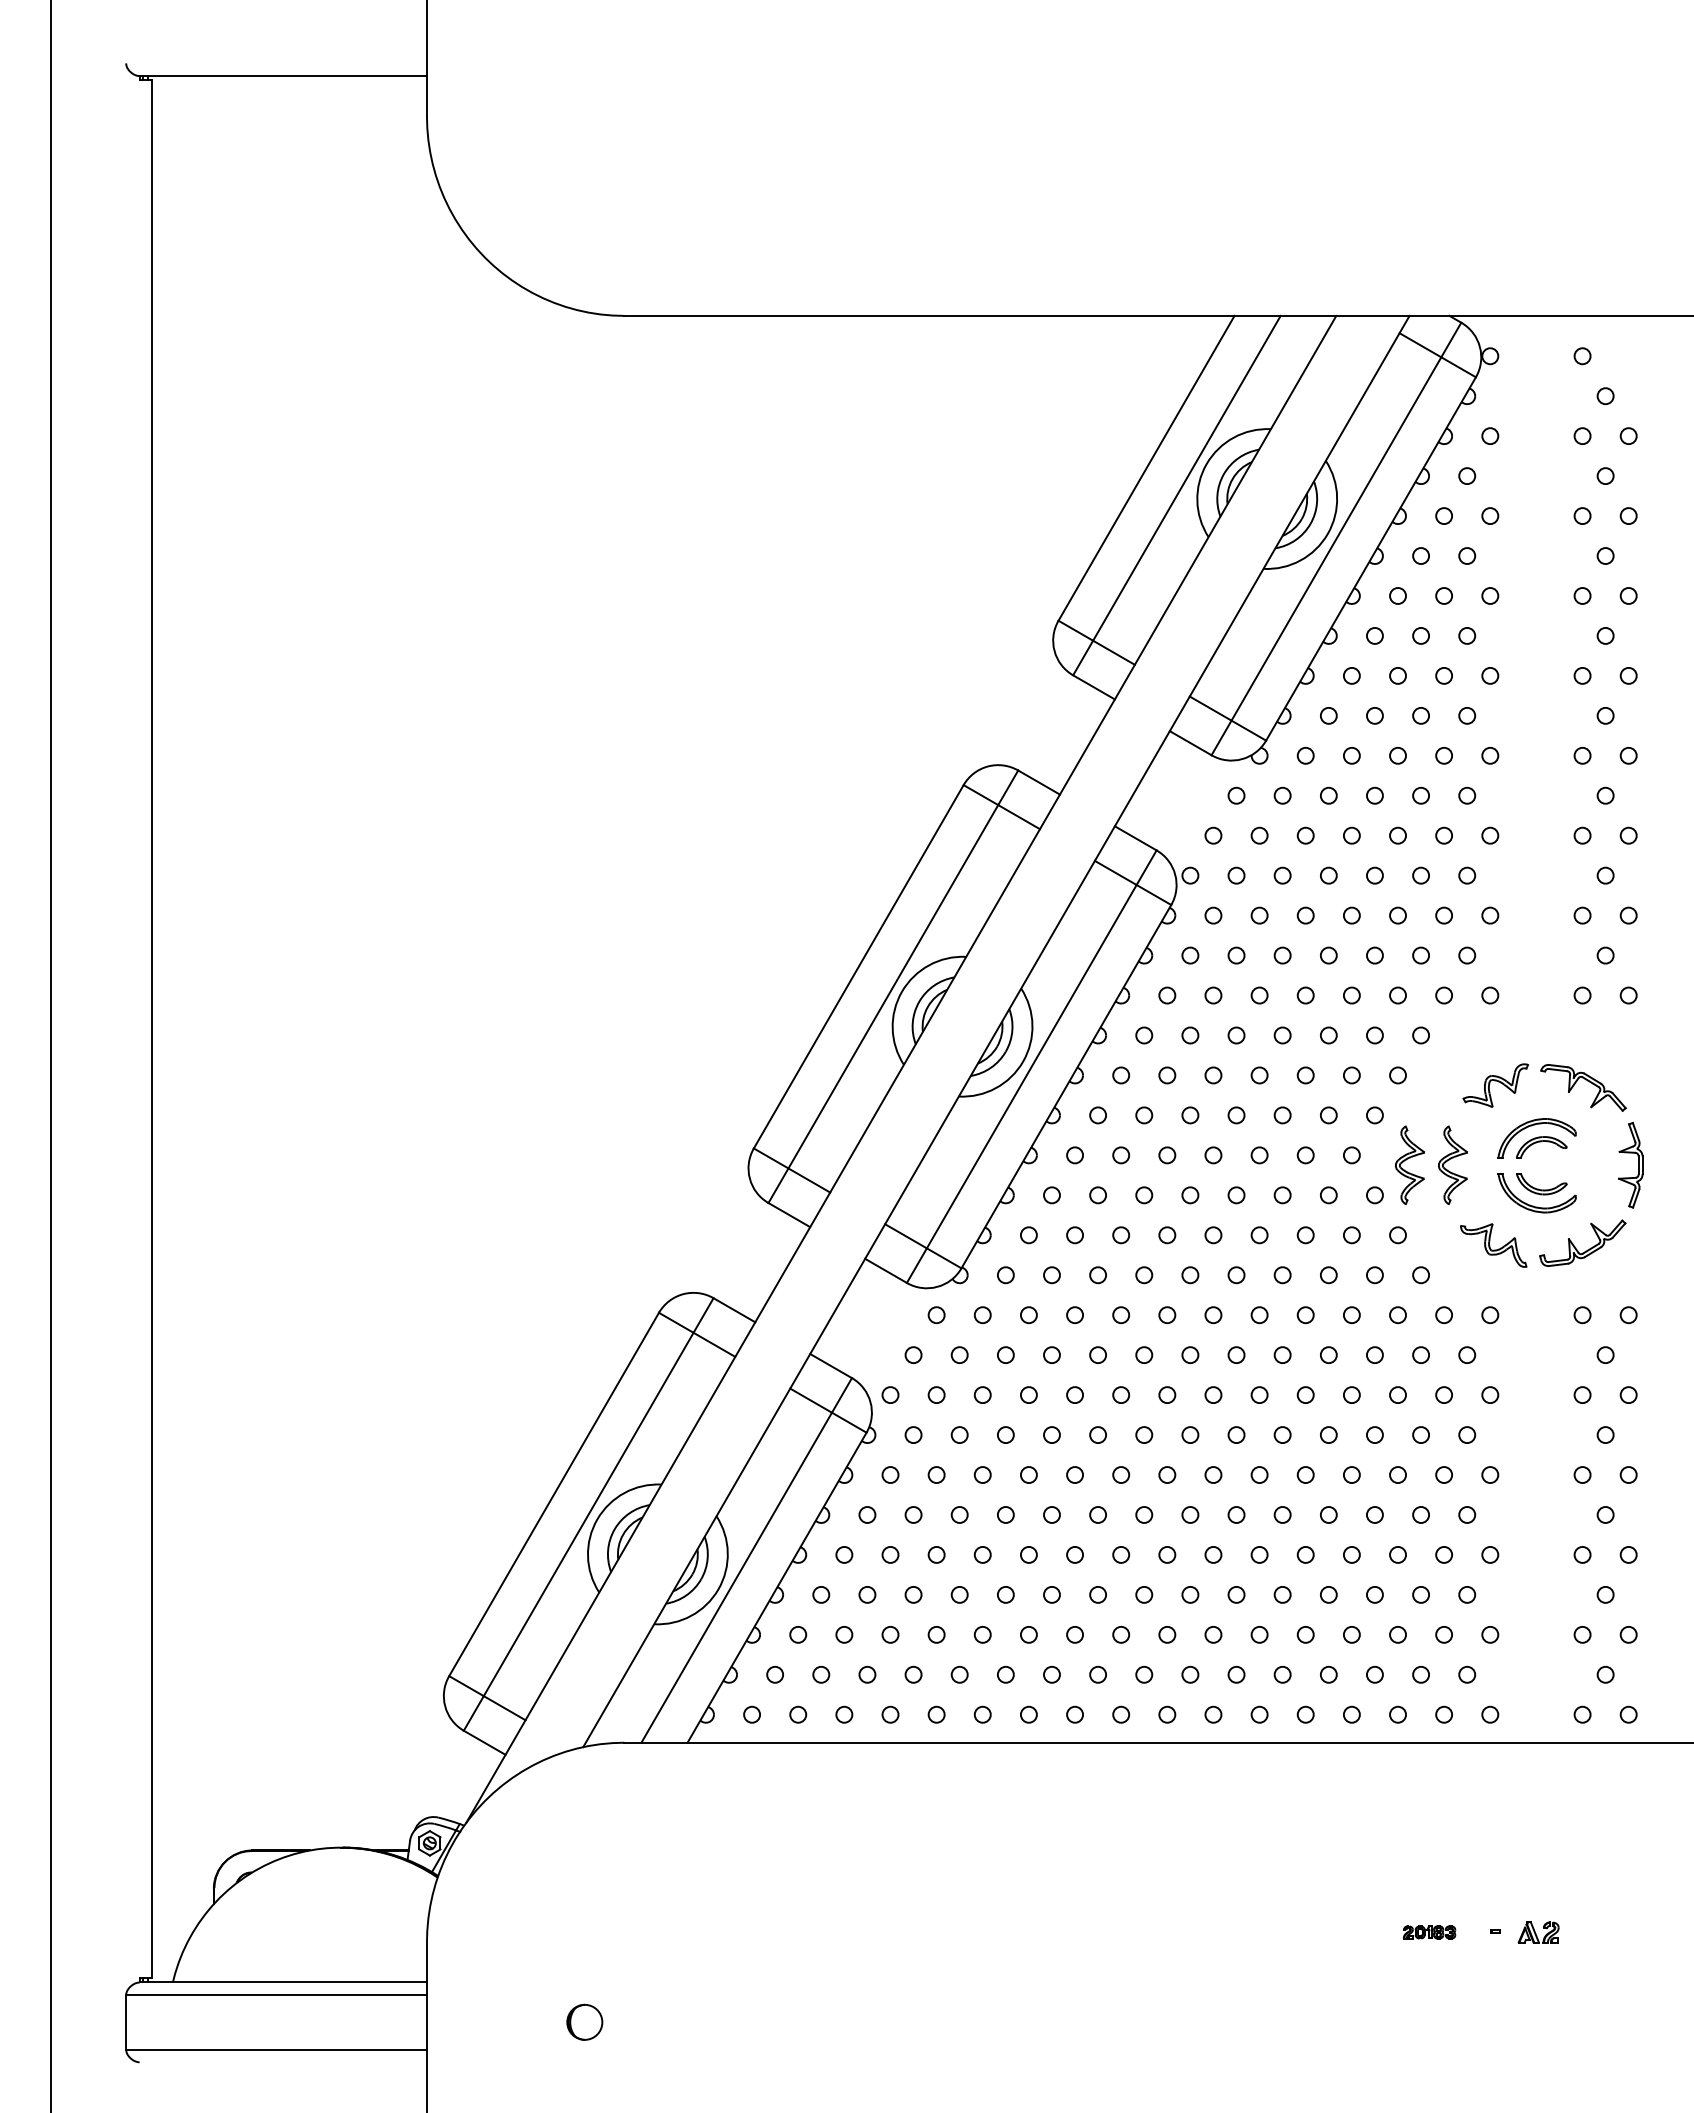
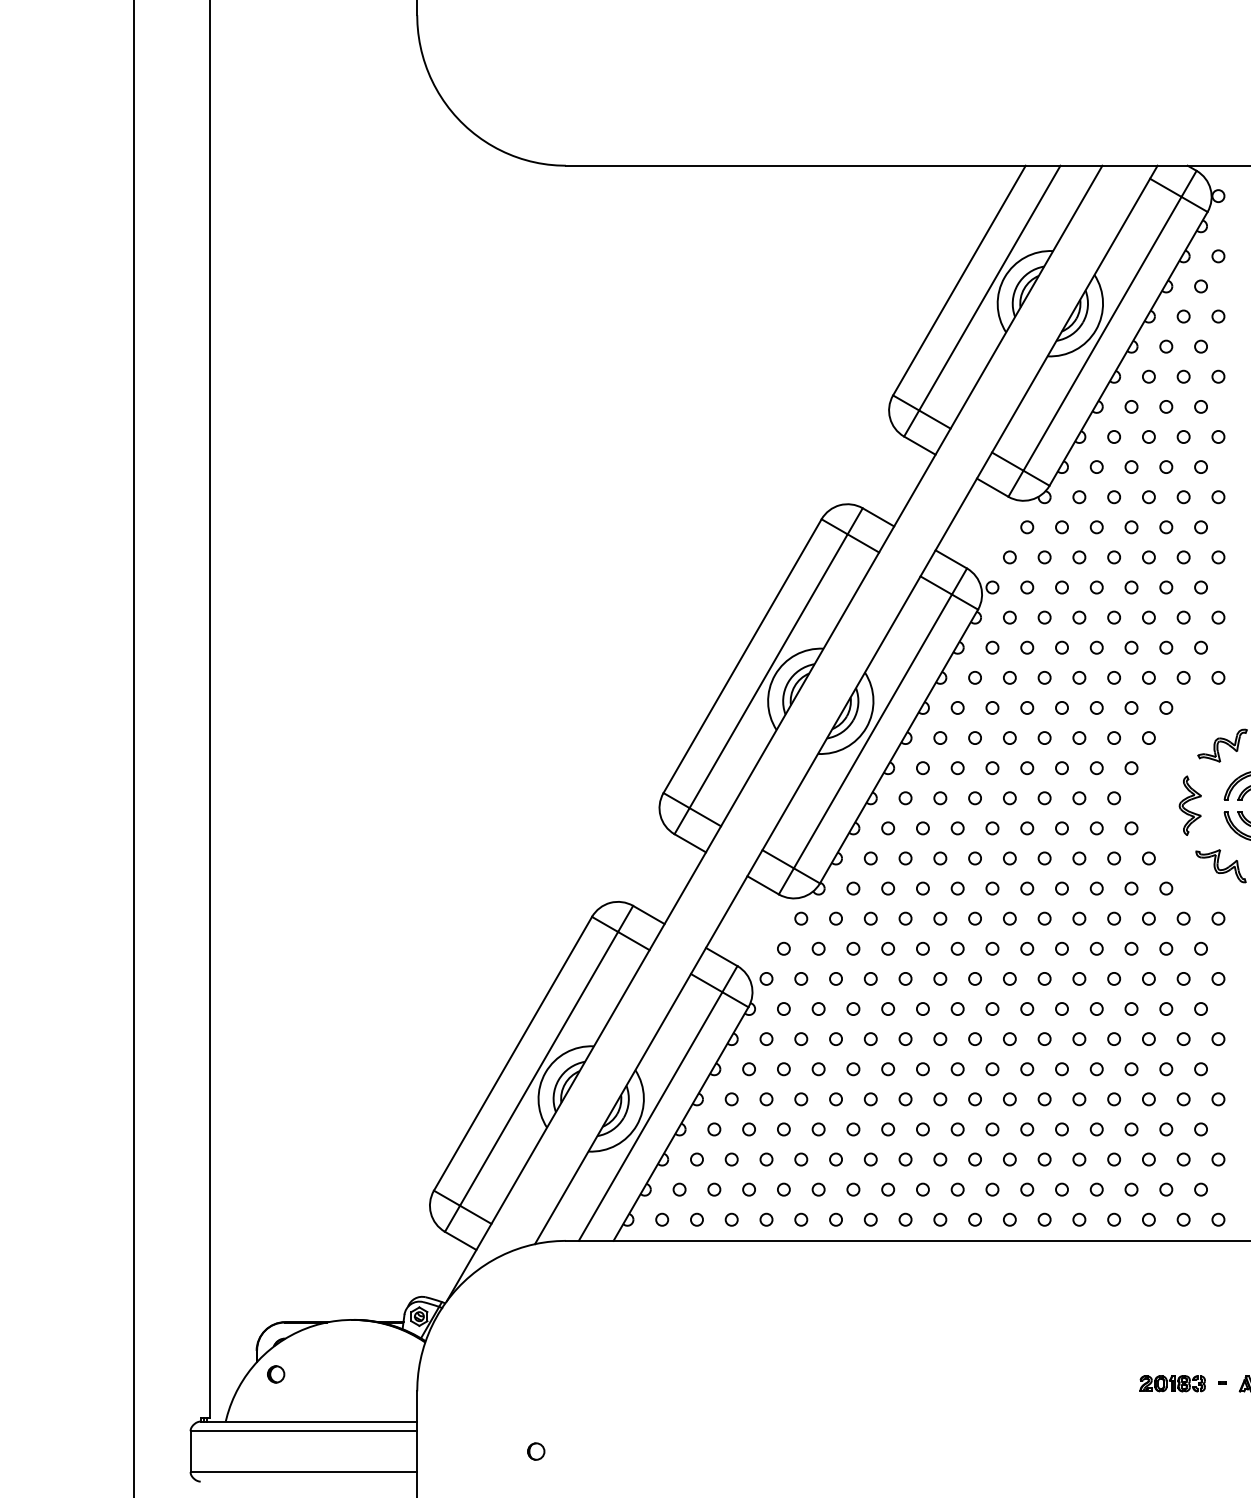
part: (1409, 1165) -> (1157, 805), removed
part: (239, 1919) -> (275, 1374), added
part: (1429, 1932) -> (1172, 1383), size x1.67
part: (584, 2022) -> (535, 1451), size x0.62

